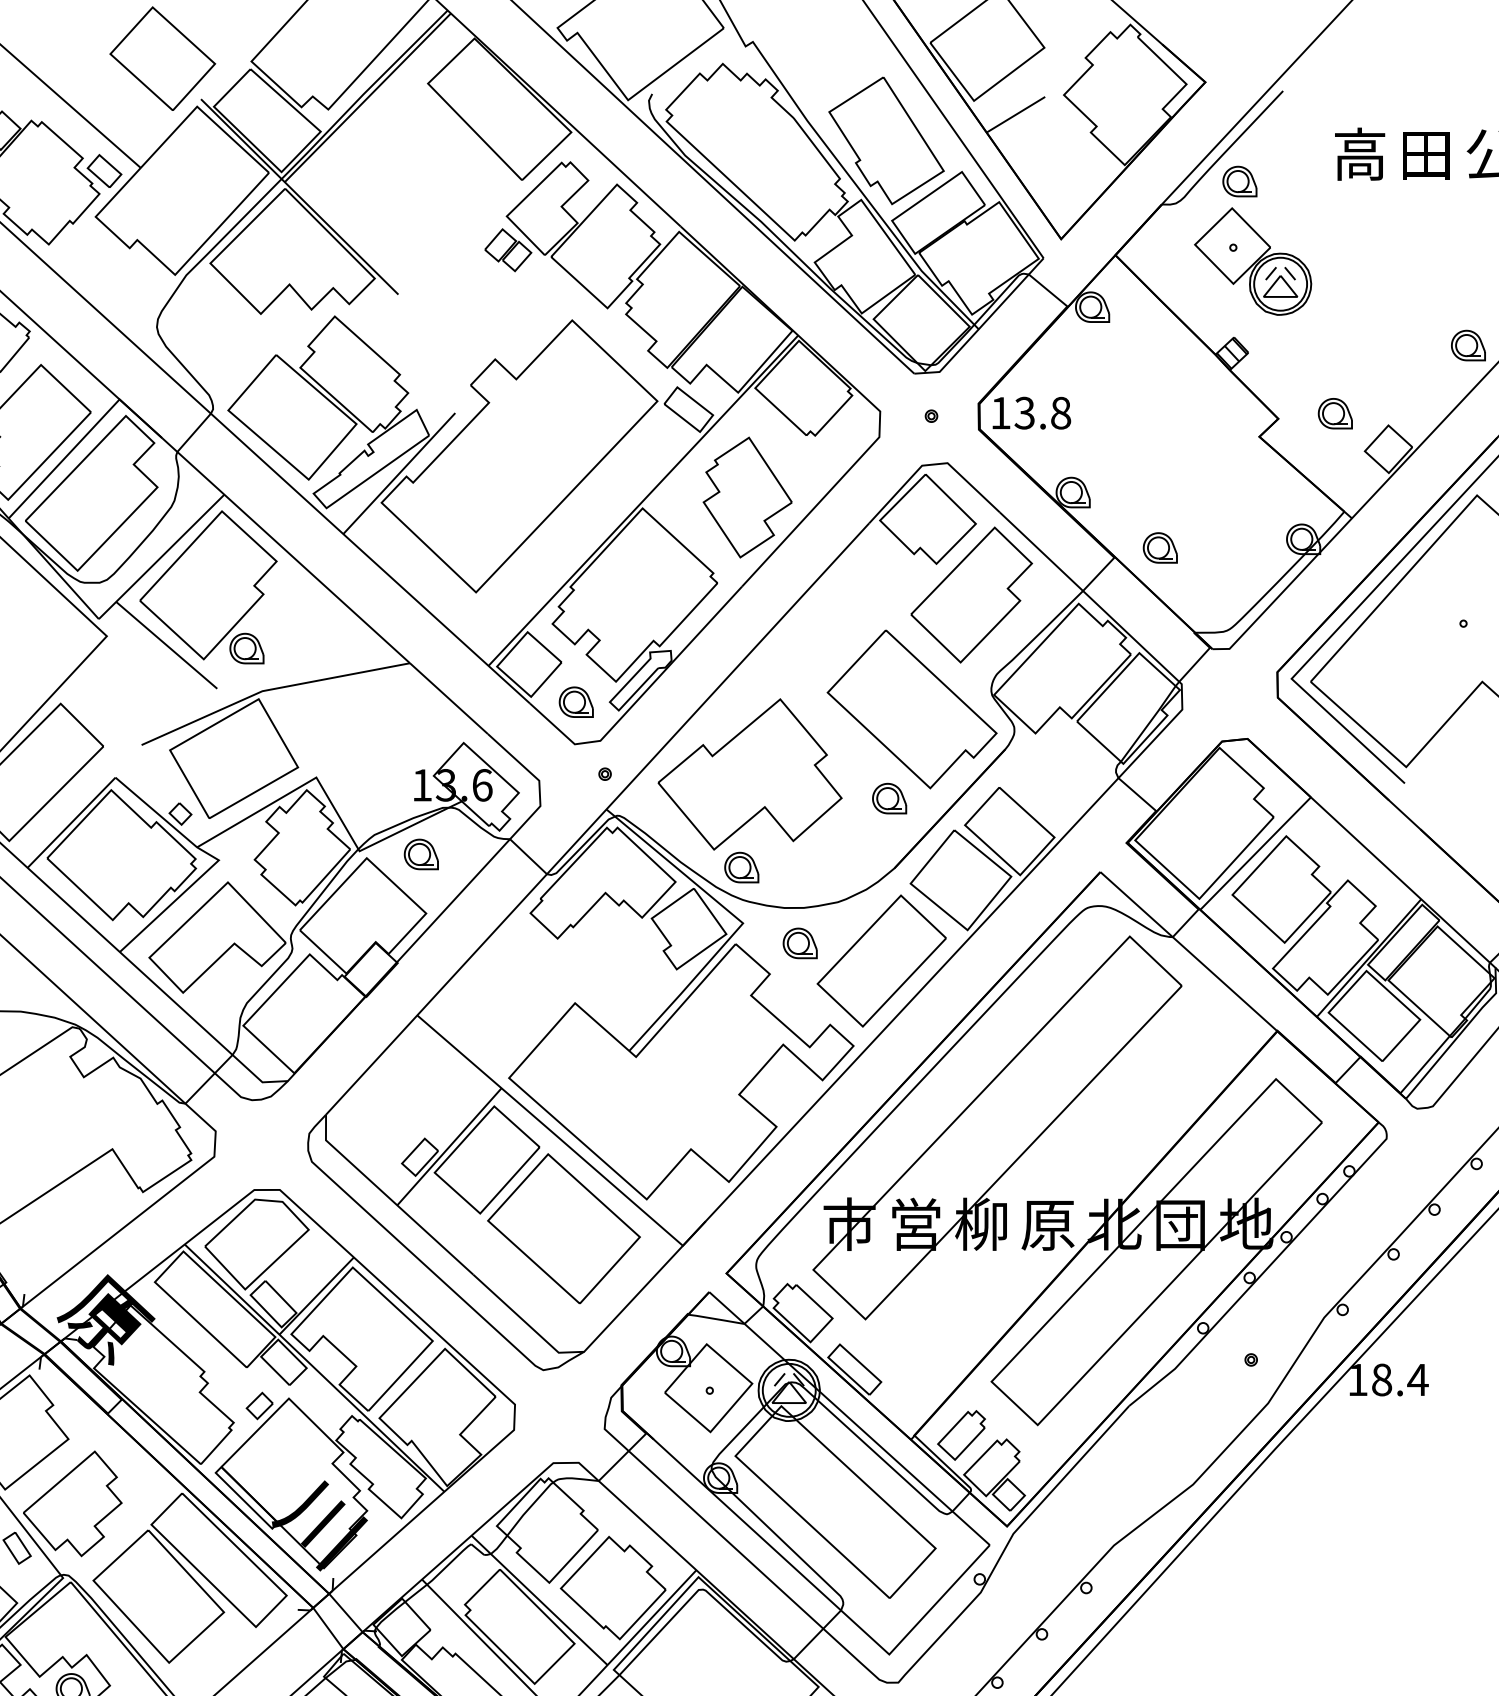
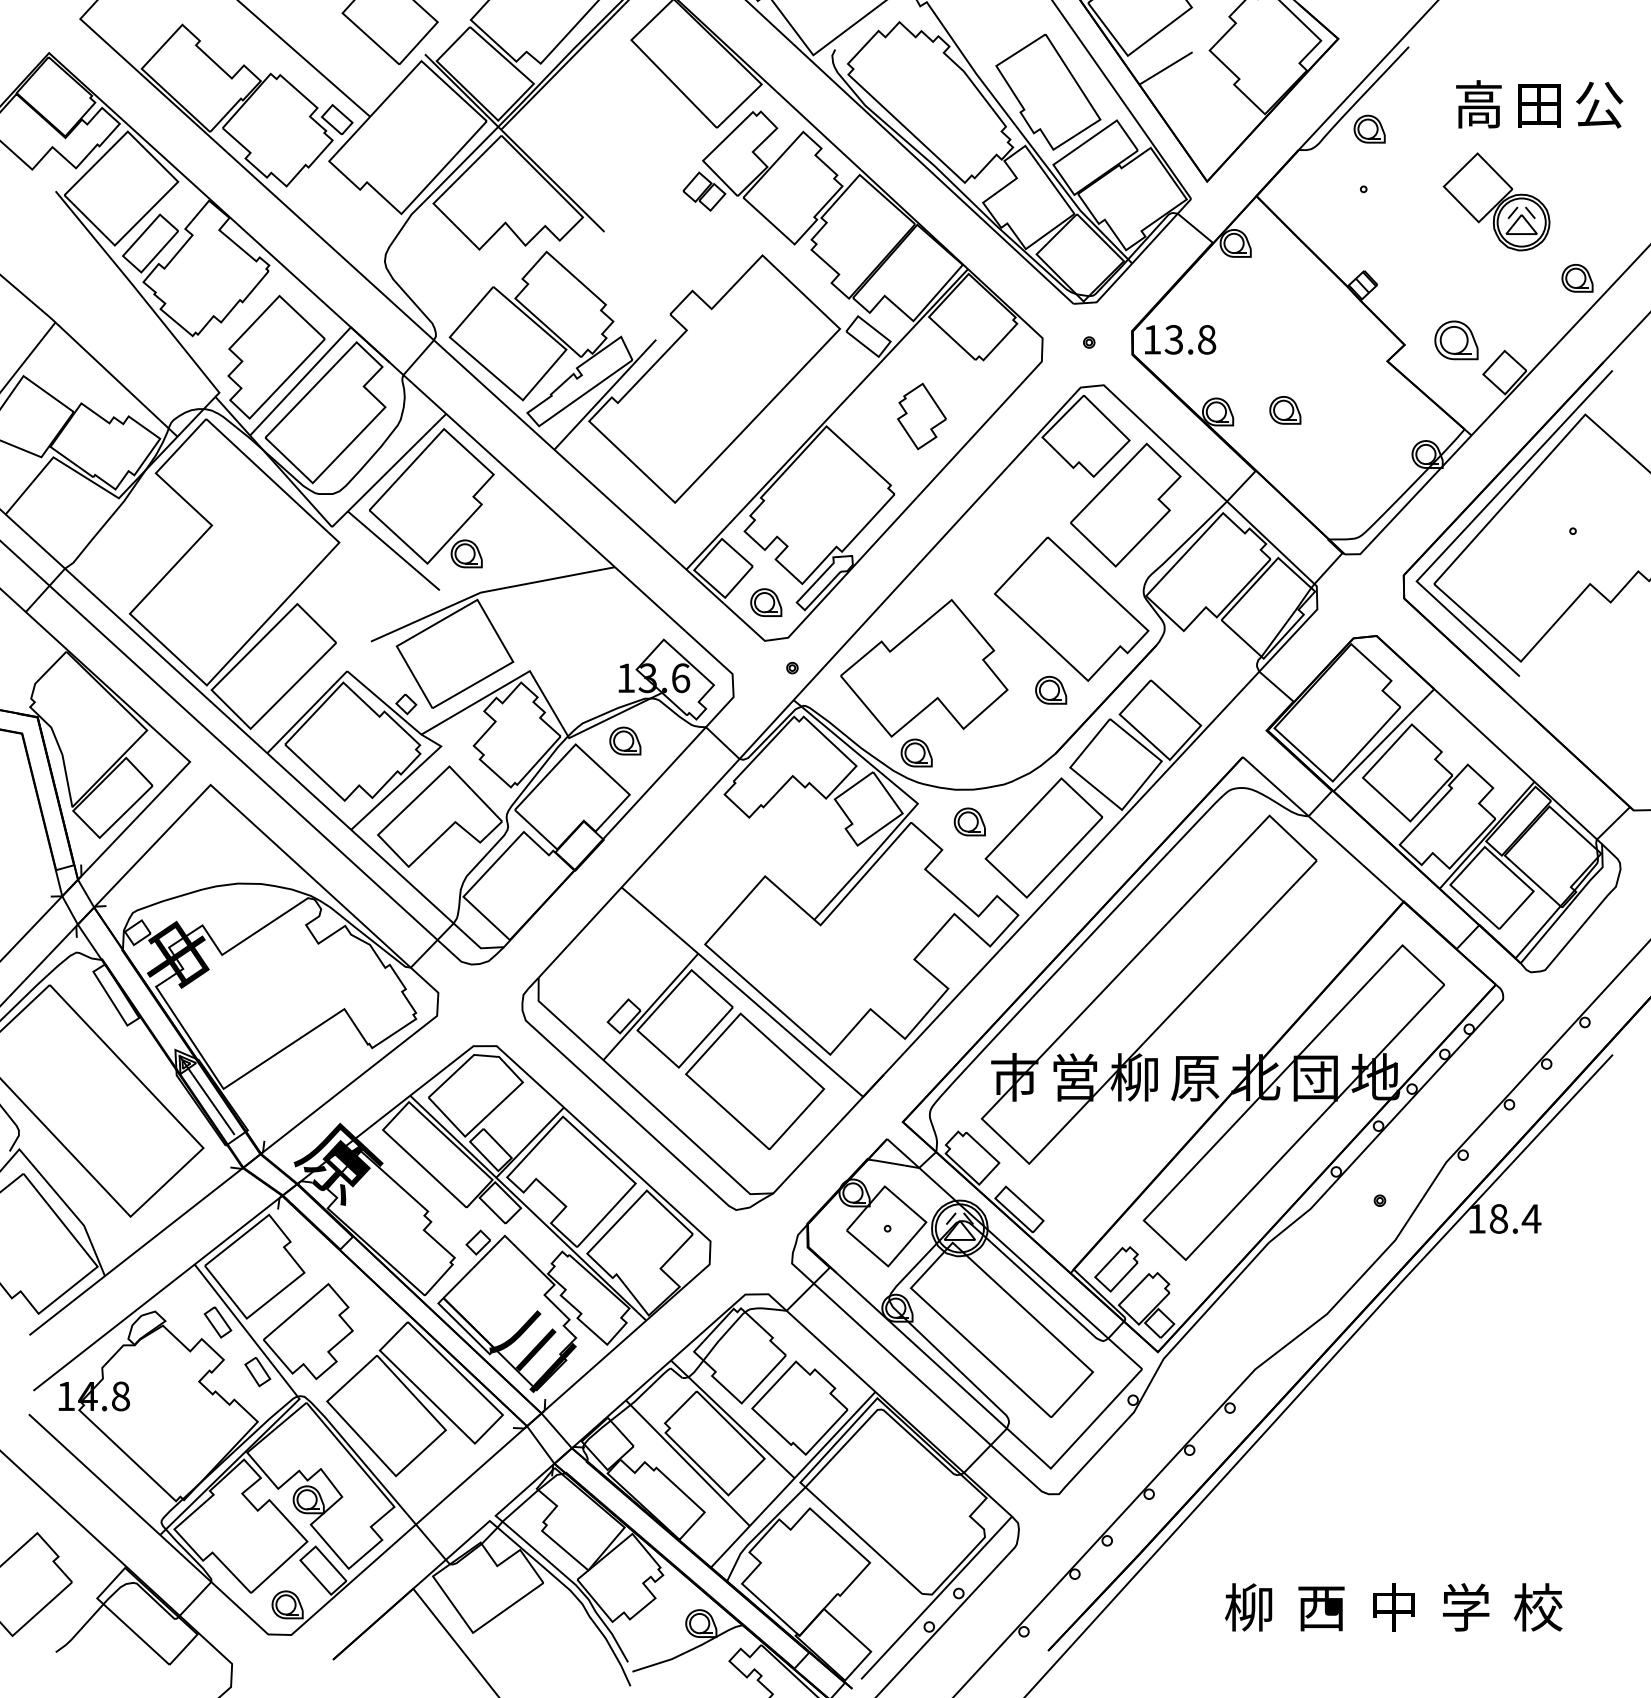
part: (1252, 261) -> (1496, 201), moved
part: (1335, 412) -> (1456, 339), size x1.4
part: (747, 497) -> (921, 416), size x0.6
part: (1160, 548) -> (1285, 410), moved

